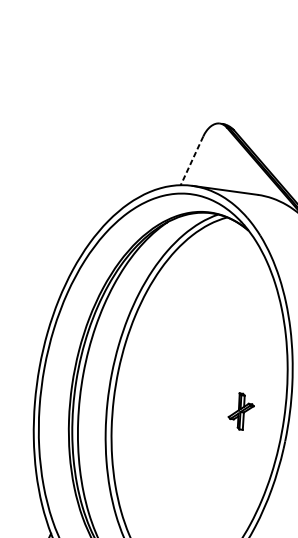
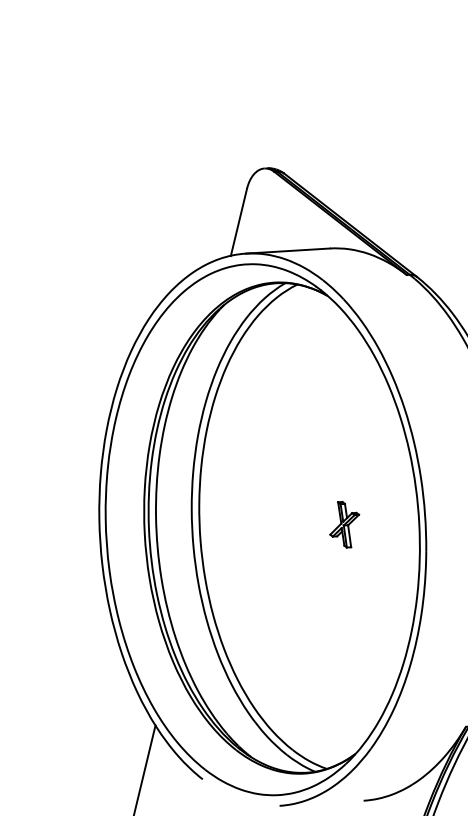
line: (191, 161) -> (238, 223), dashed -> solid
part: (241, 411) -> (344, 524), moved

